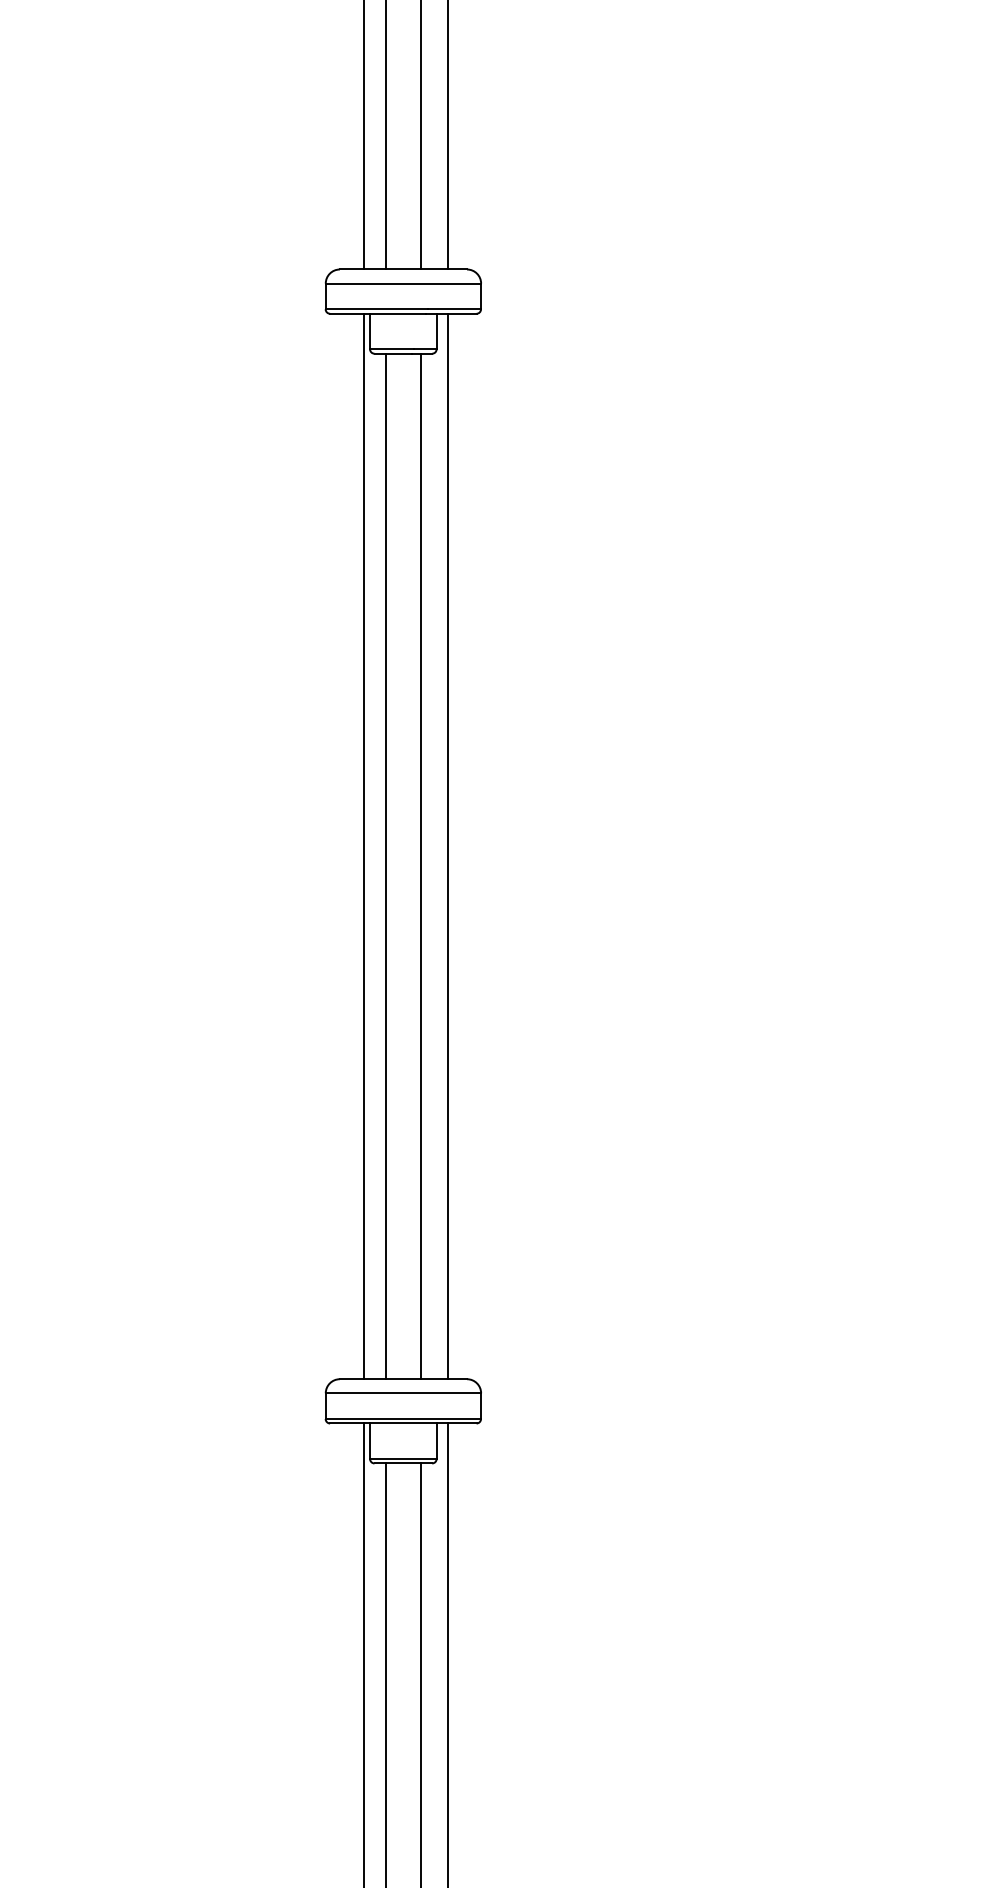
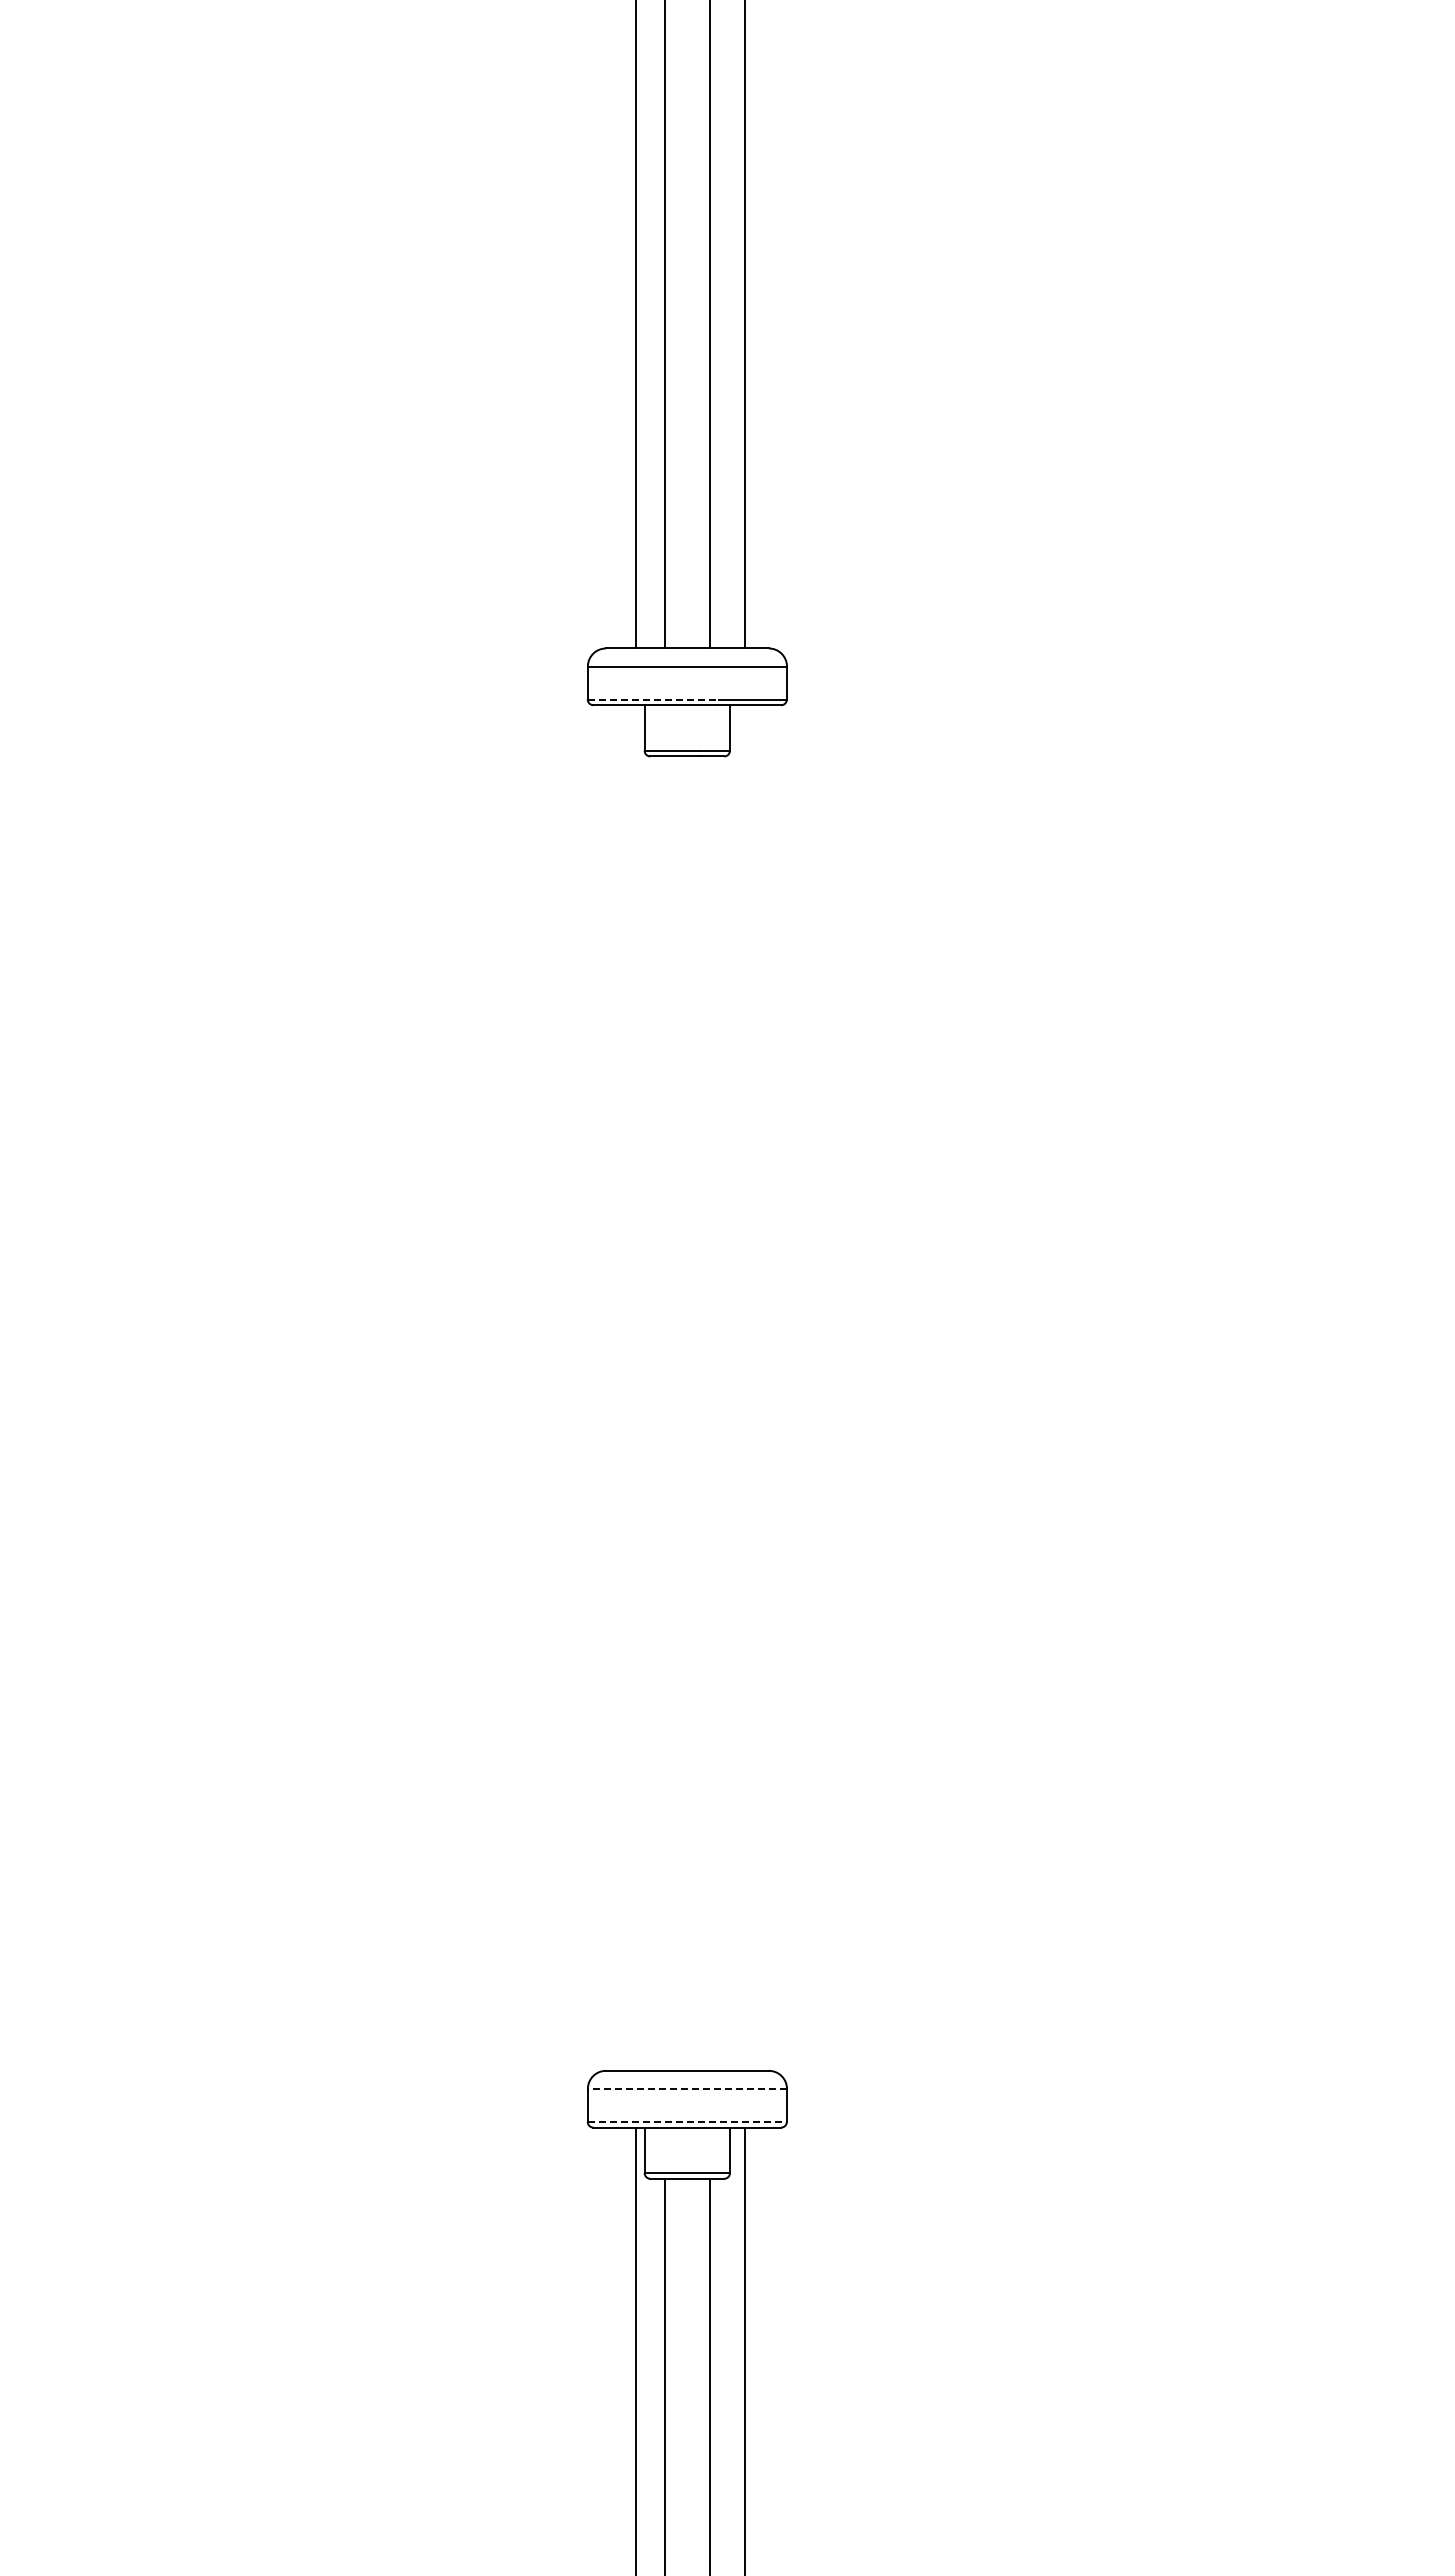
line: (376, 309) -> (653, 699), solid -> dashed
line: (363, 846) -> (636, 1387), removed
line: (447, 846) -> (744, 1387), removed
line: (385, 866) -> (664, 1413), removed
line: (421, 866) -> (710, 1413), removed
line: (403, 1392) -> (687, 2088), solid -> dashed
line: (403, 1418) -> (687, 2121), solid -> dashed

